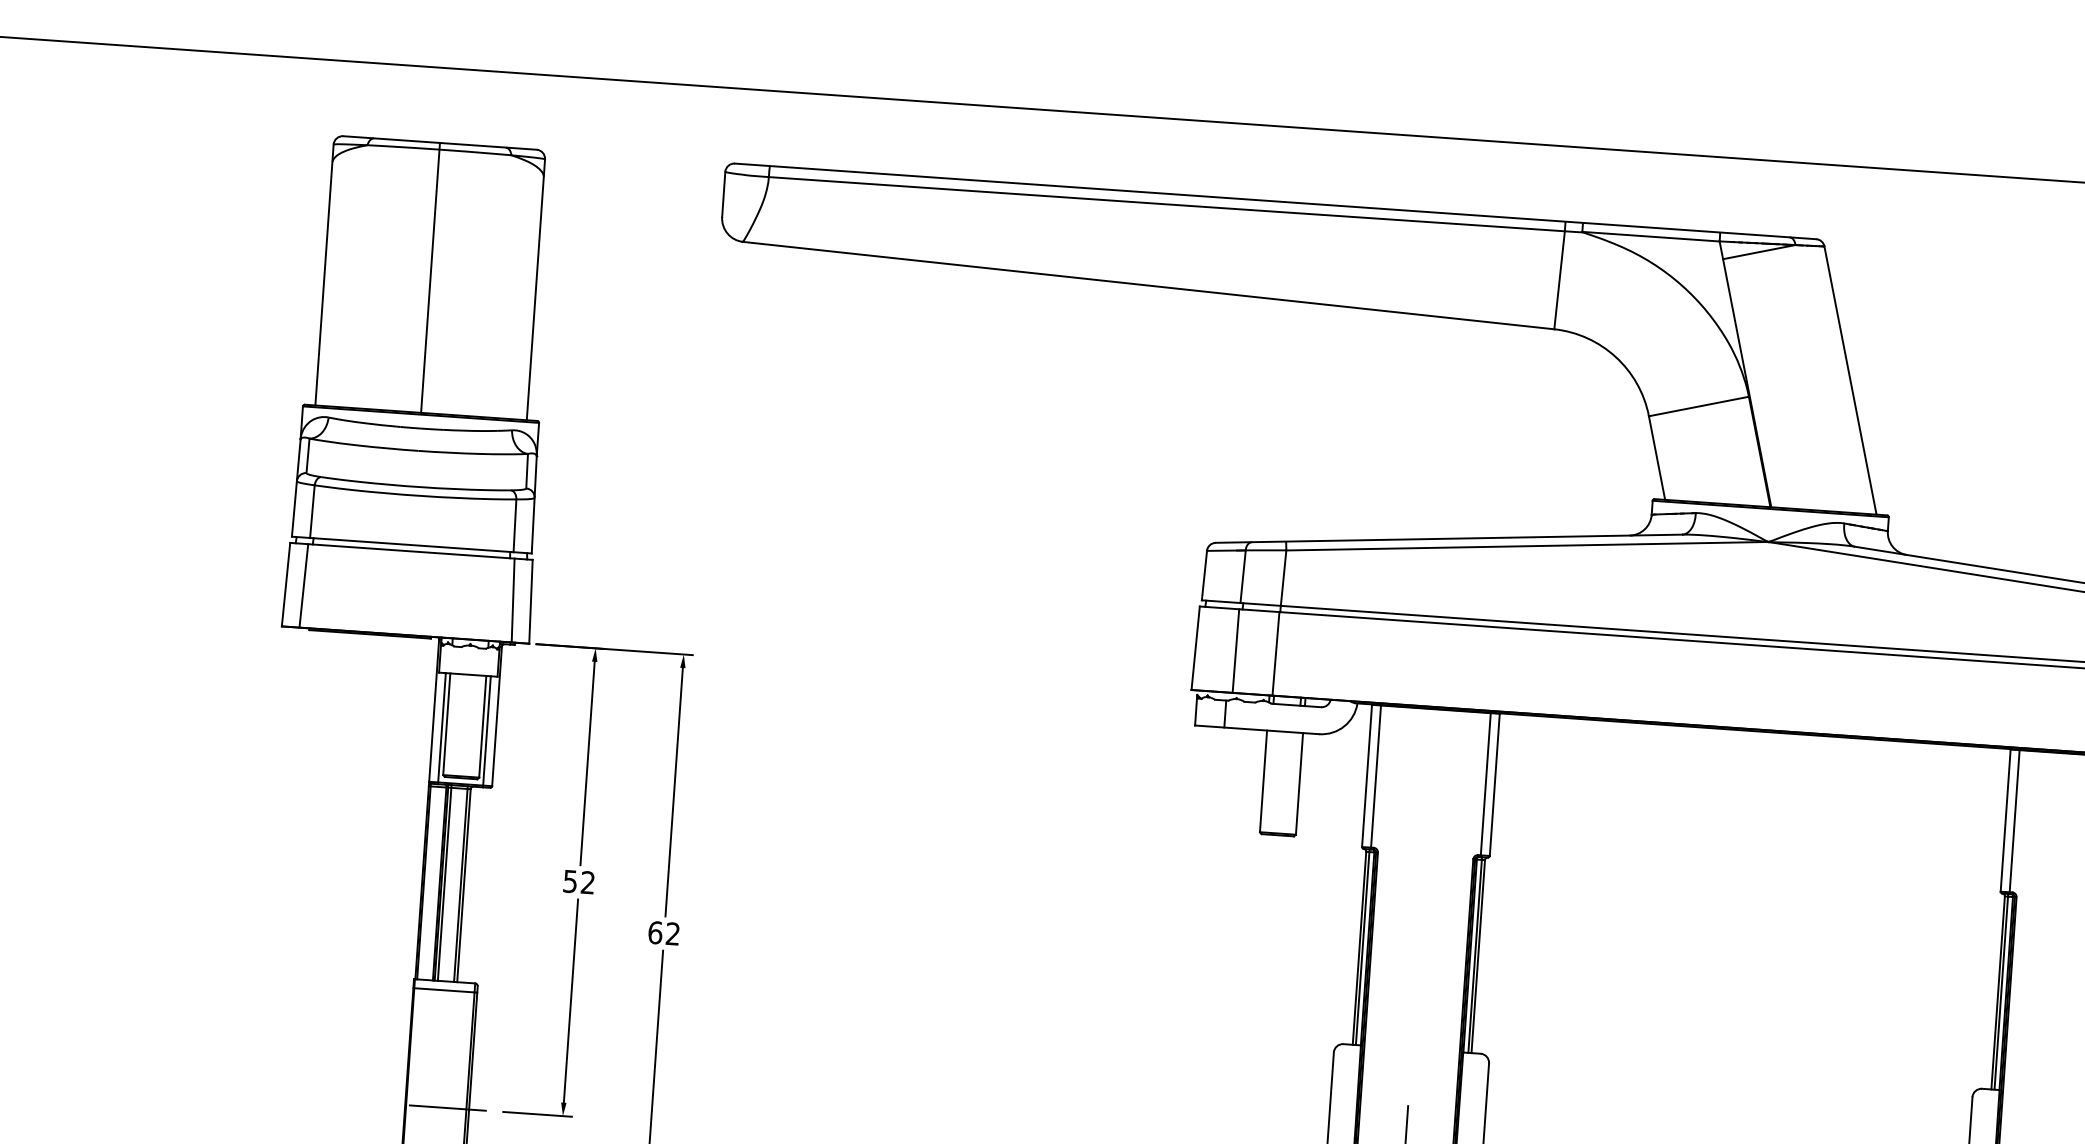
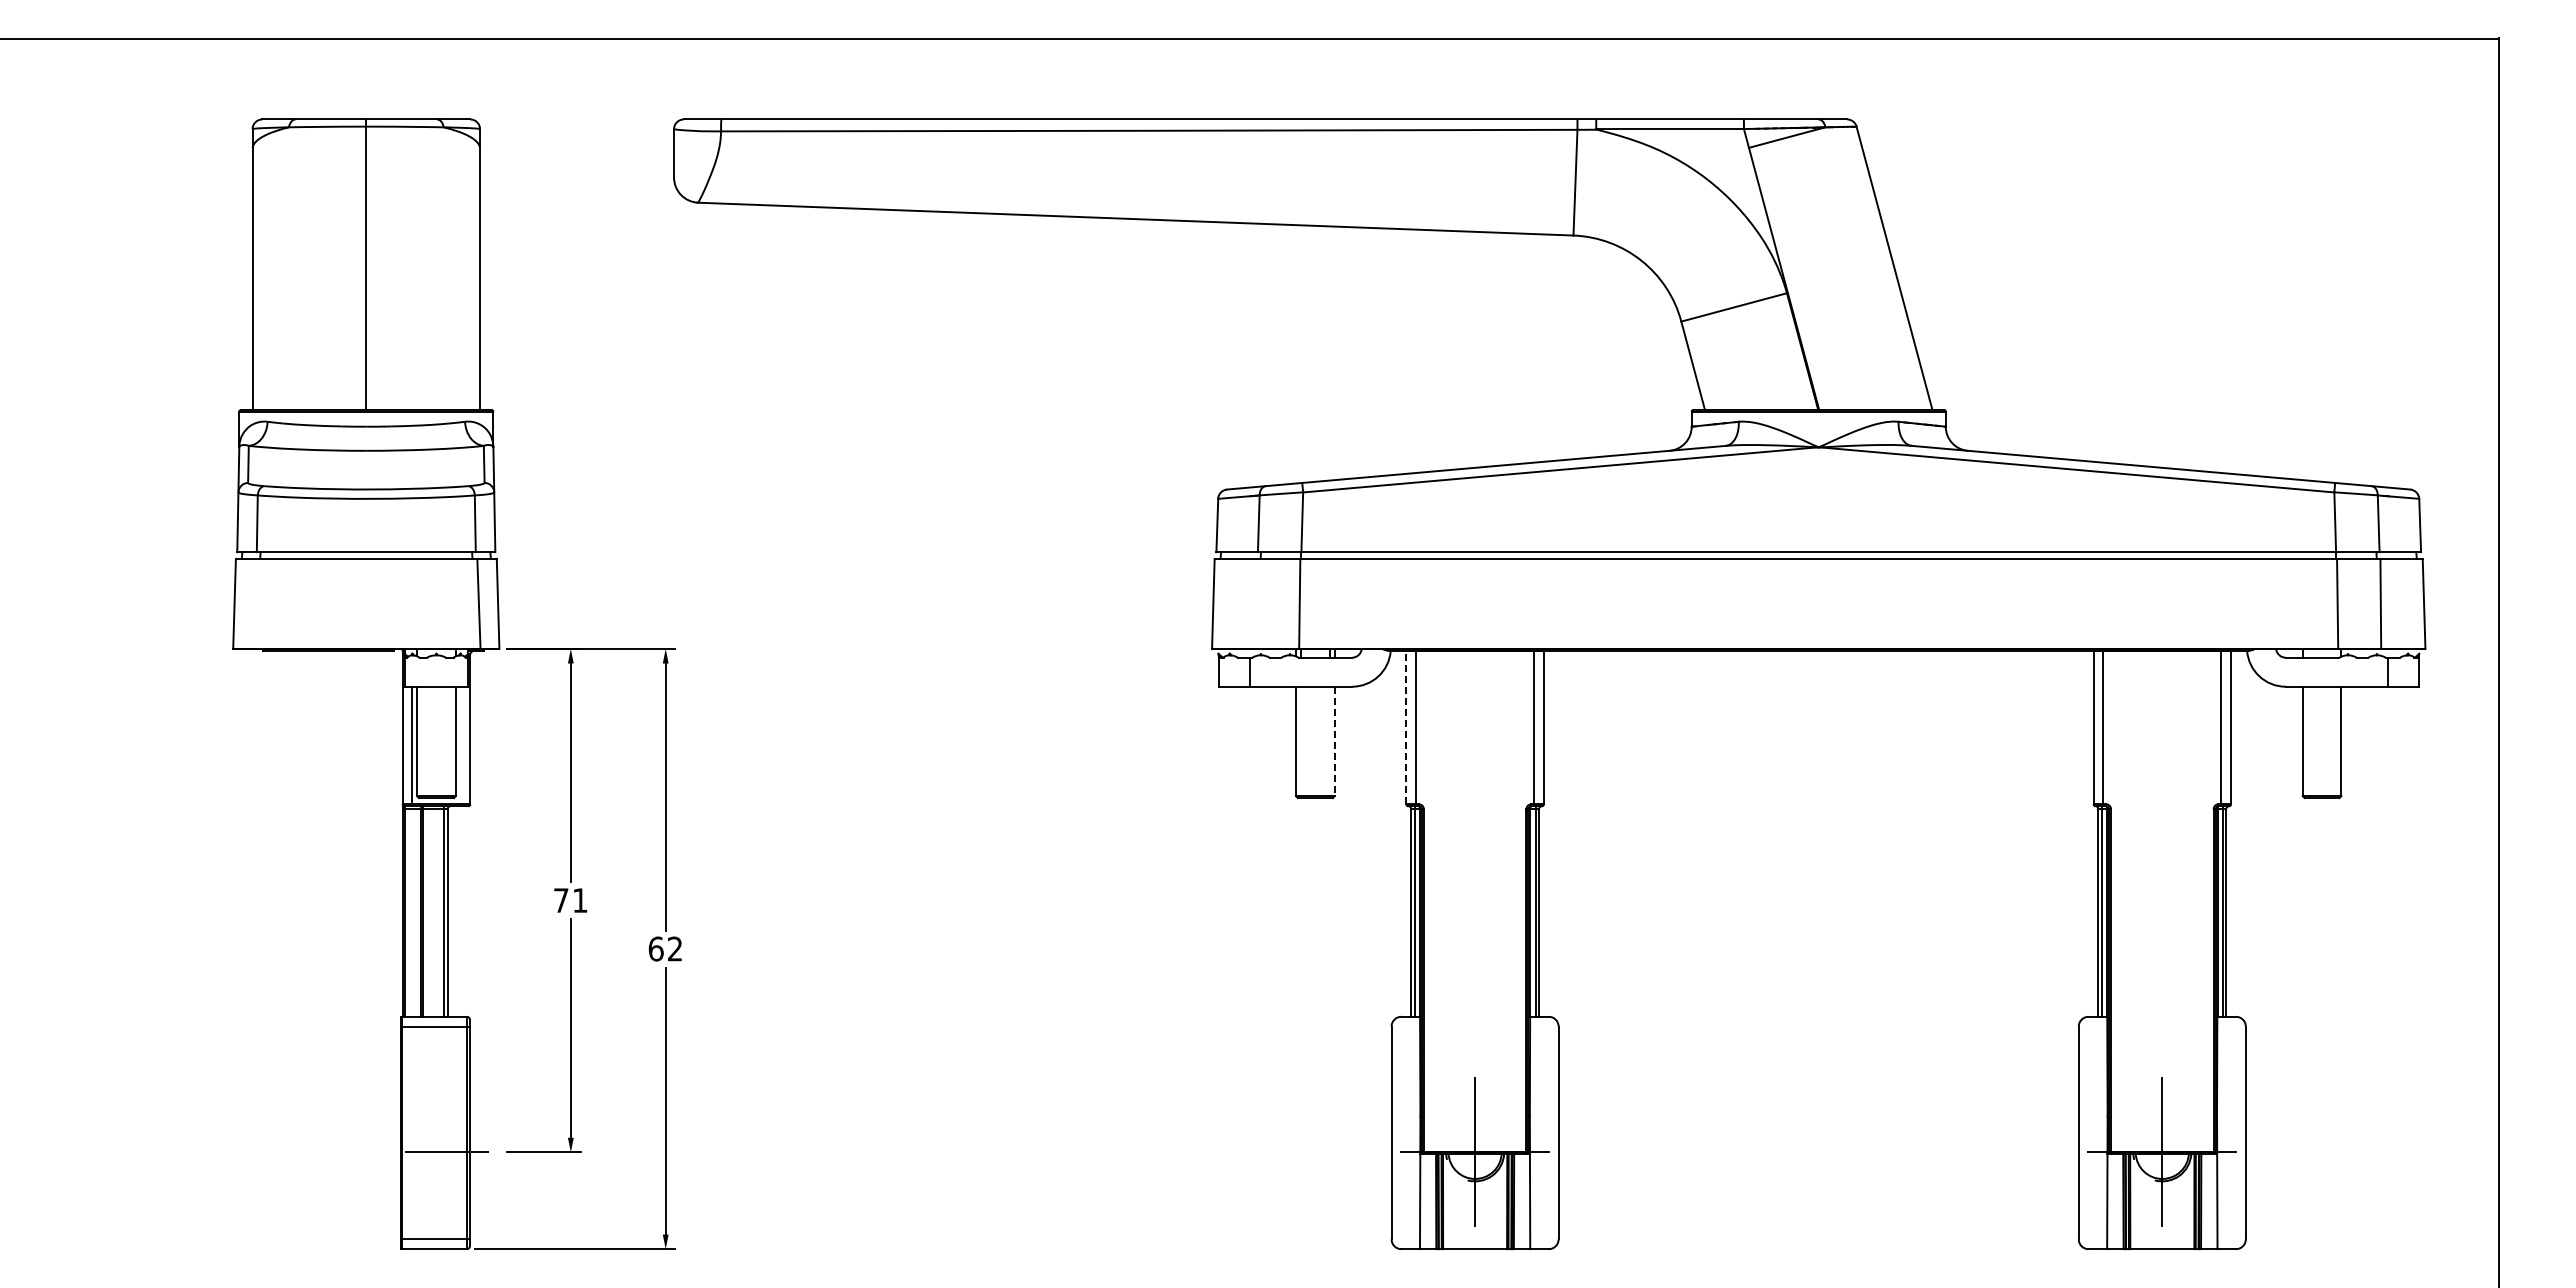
line: (303, 585) -> (253, 603), removed
line: (1235, 650) -> (1256, 603), removed
line: (486, 731) -> (460, 746), removed
line: (1367, 775) -> (1406, 727), solid -> dashed
line: (1299, 783) -> (1334, 741), solid -> dashed
line: (444, 882) -> (426, 911), removed
text: (578, 882) -> (570, 900), 52 -> 71

